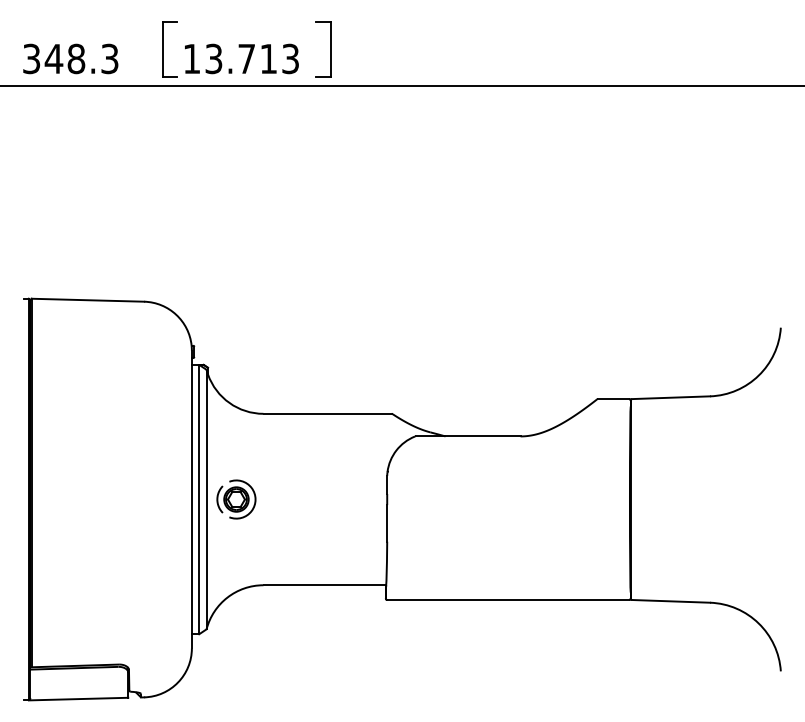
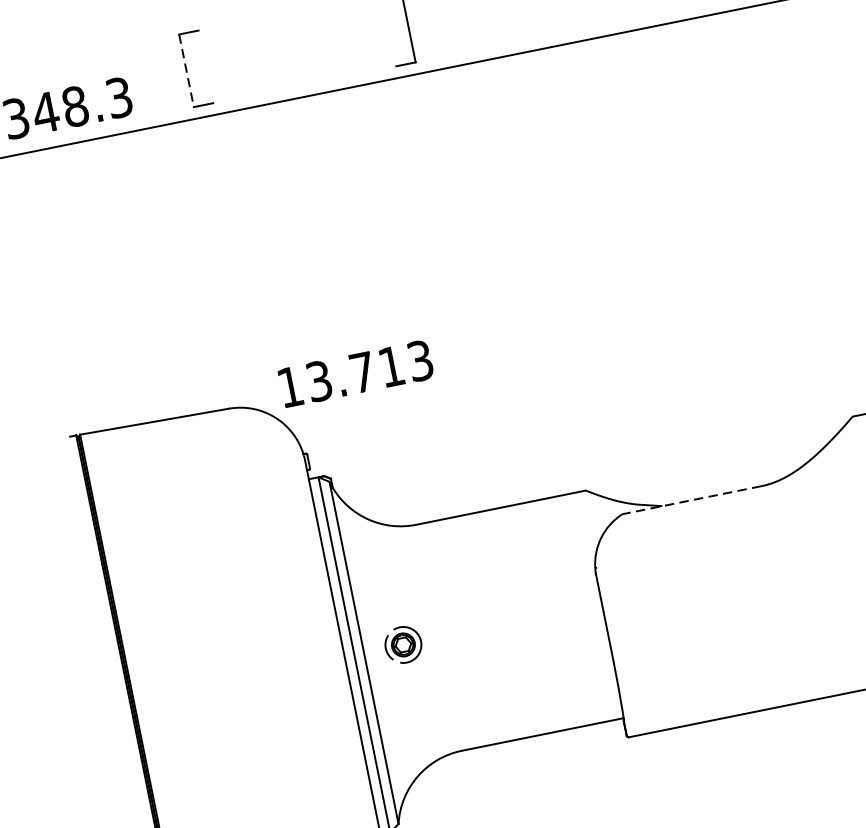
line: (162, 49) -> (186, 71), solid -> dashed
text: (241, 58) -> (355, 373), moved
line: (468, 436) -> (692, 500), solid -> dashed
part: (236, 499) -> (403, 644), size x0.7

